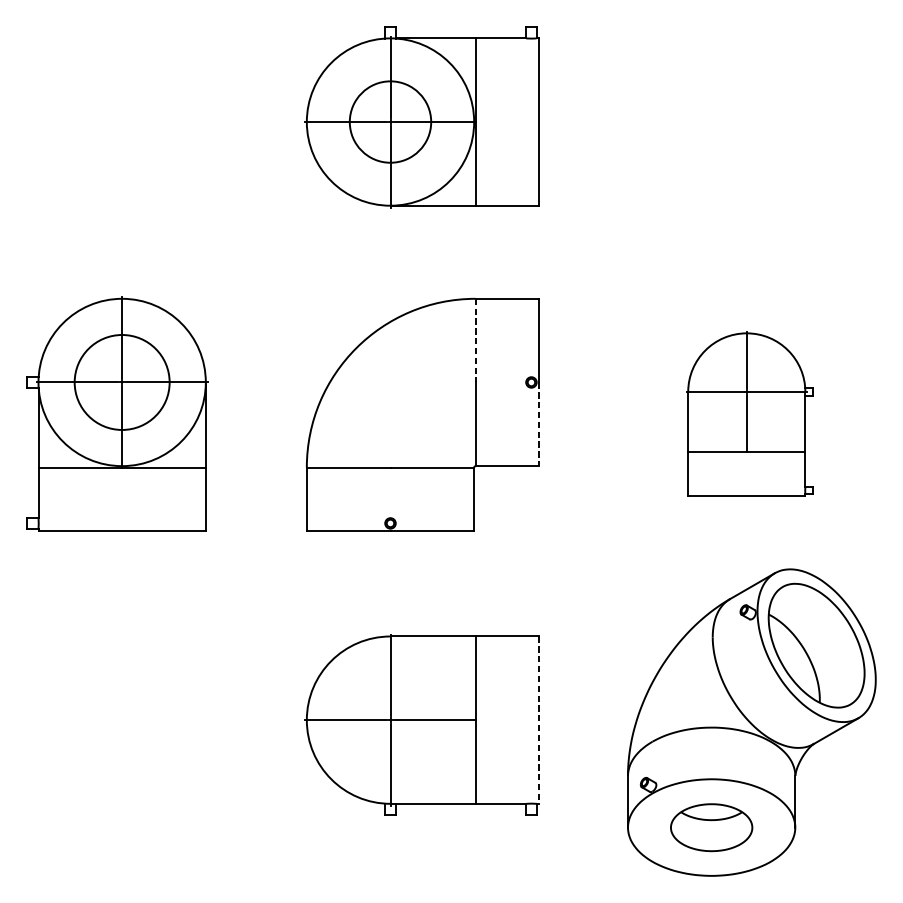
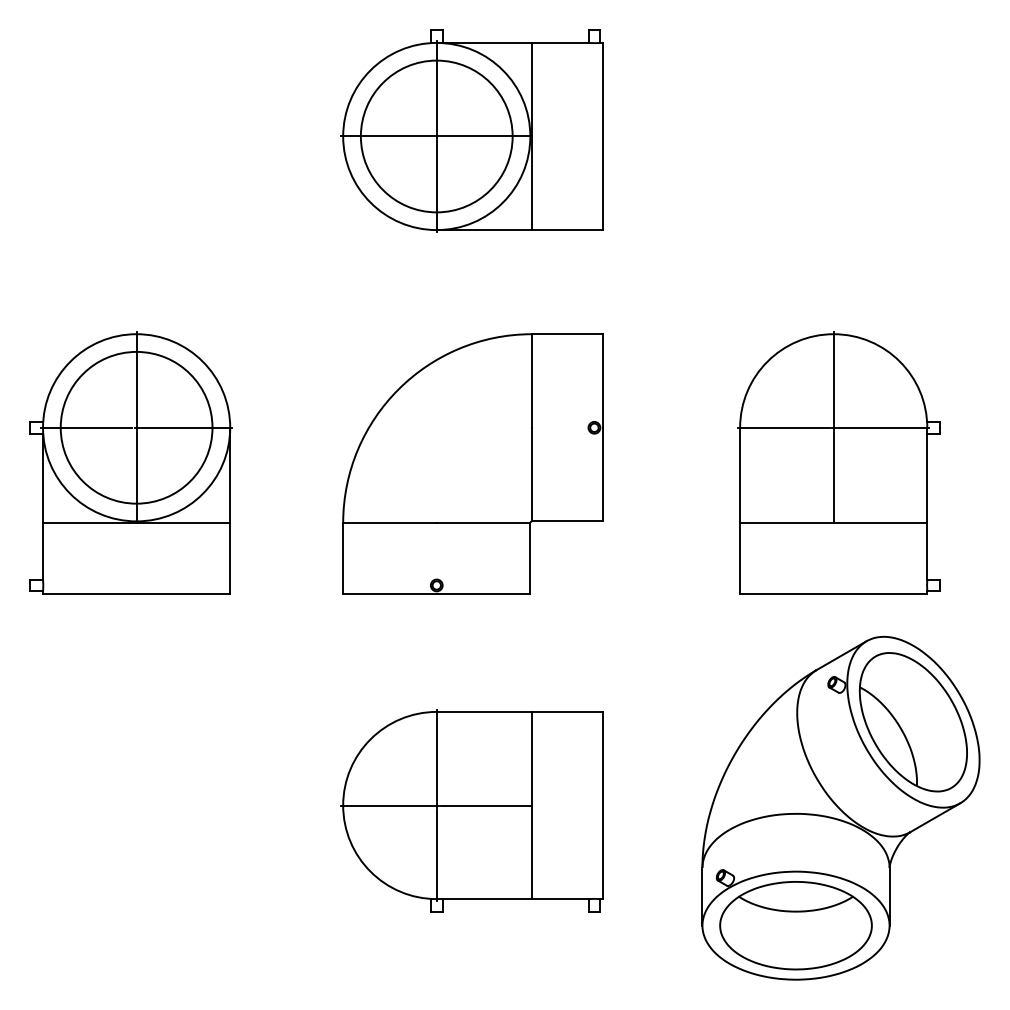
circle: (390, 122) -> (436, 136), size x1.67
line: (476, 341) -> (532, 381), dashed -> solid
circle: (122, 382) -> (136, 427), size x1.43
part: (749, 413) -> (838, 462), size x1.43
line: (538, 424) -> (602, 474), dashed -> solid
line: (538, 720) -> (602, 805), dashed -> solid
part: (711, 827) -> (795, 925), size x1.67

